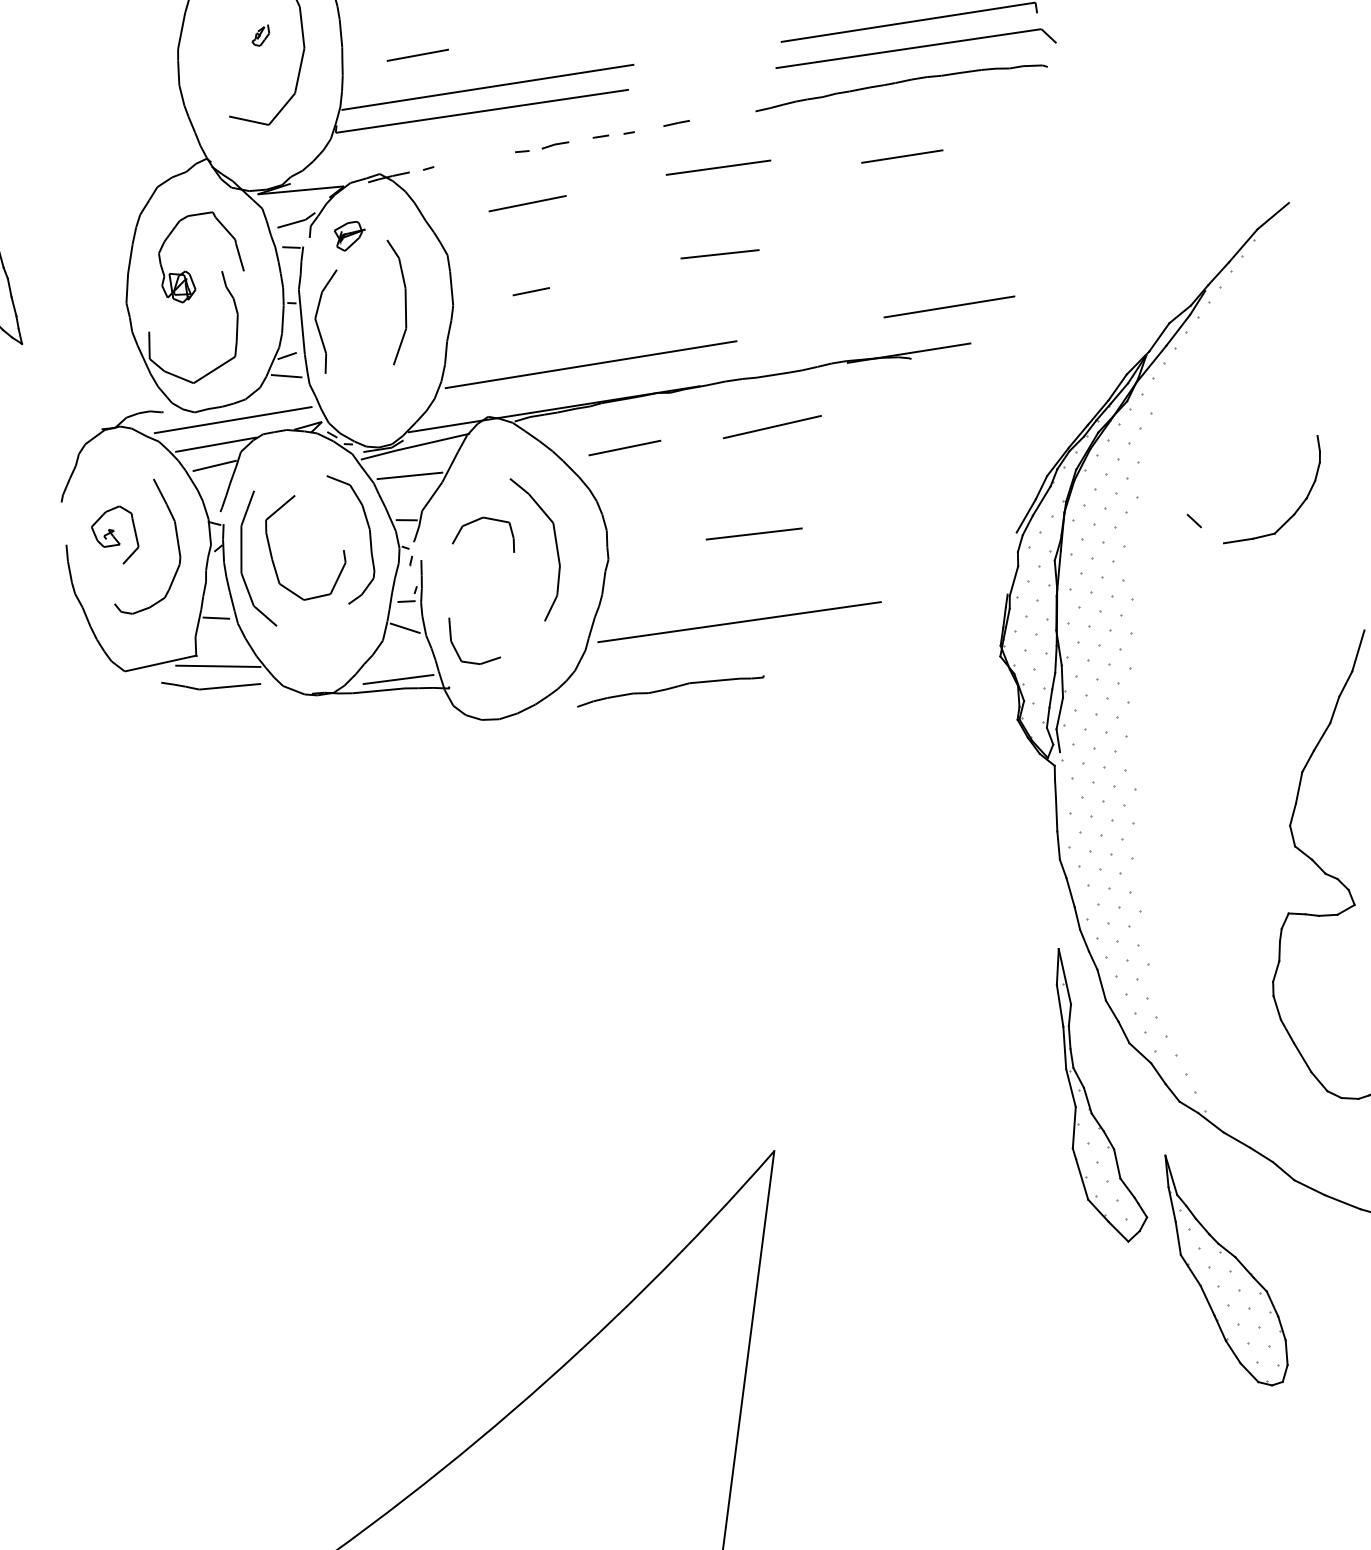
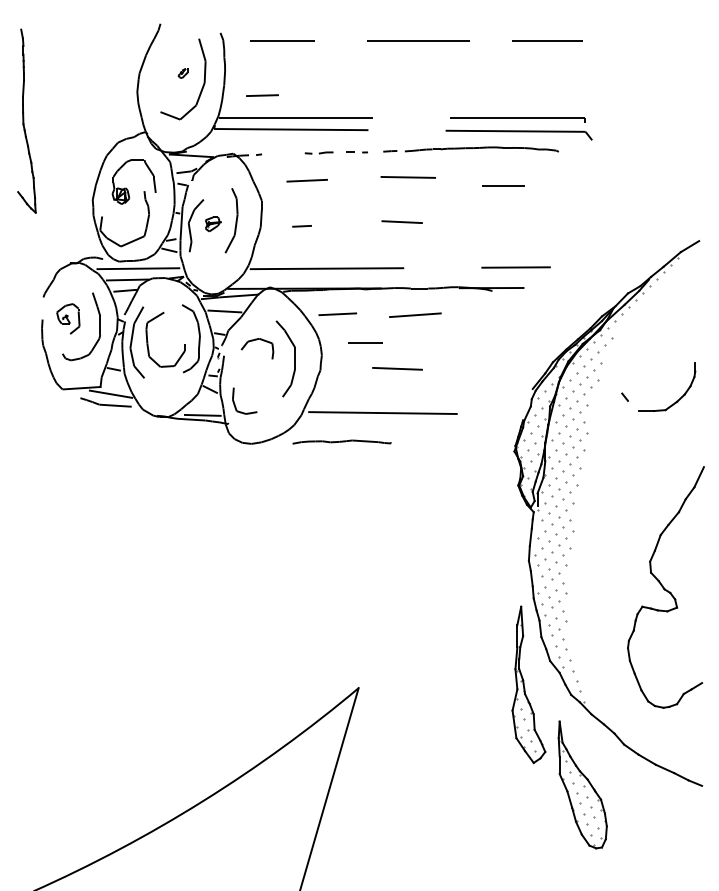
part: (900, 85) -> (481, 149), moved
part: (350, 234) -> (213, 223), moved
line: (686, 495) -> (365, 343), added

